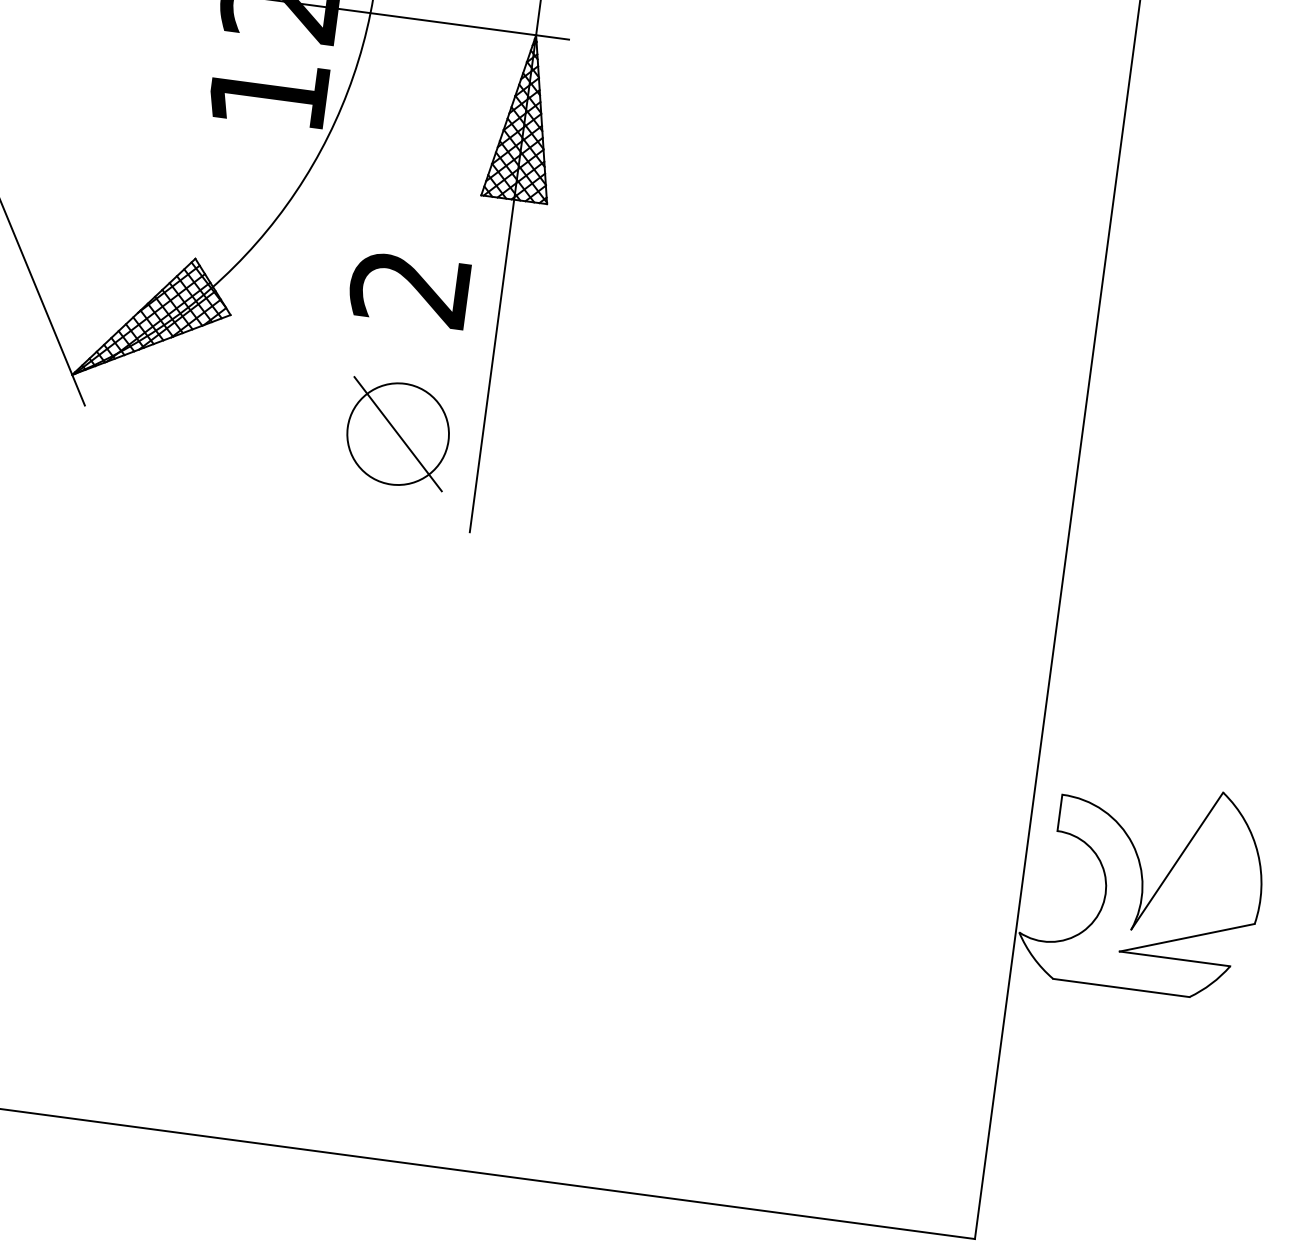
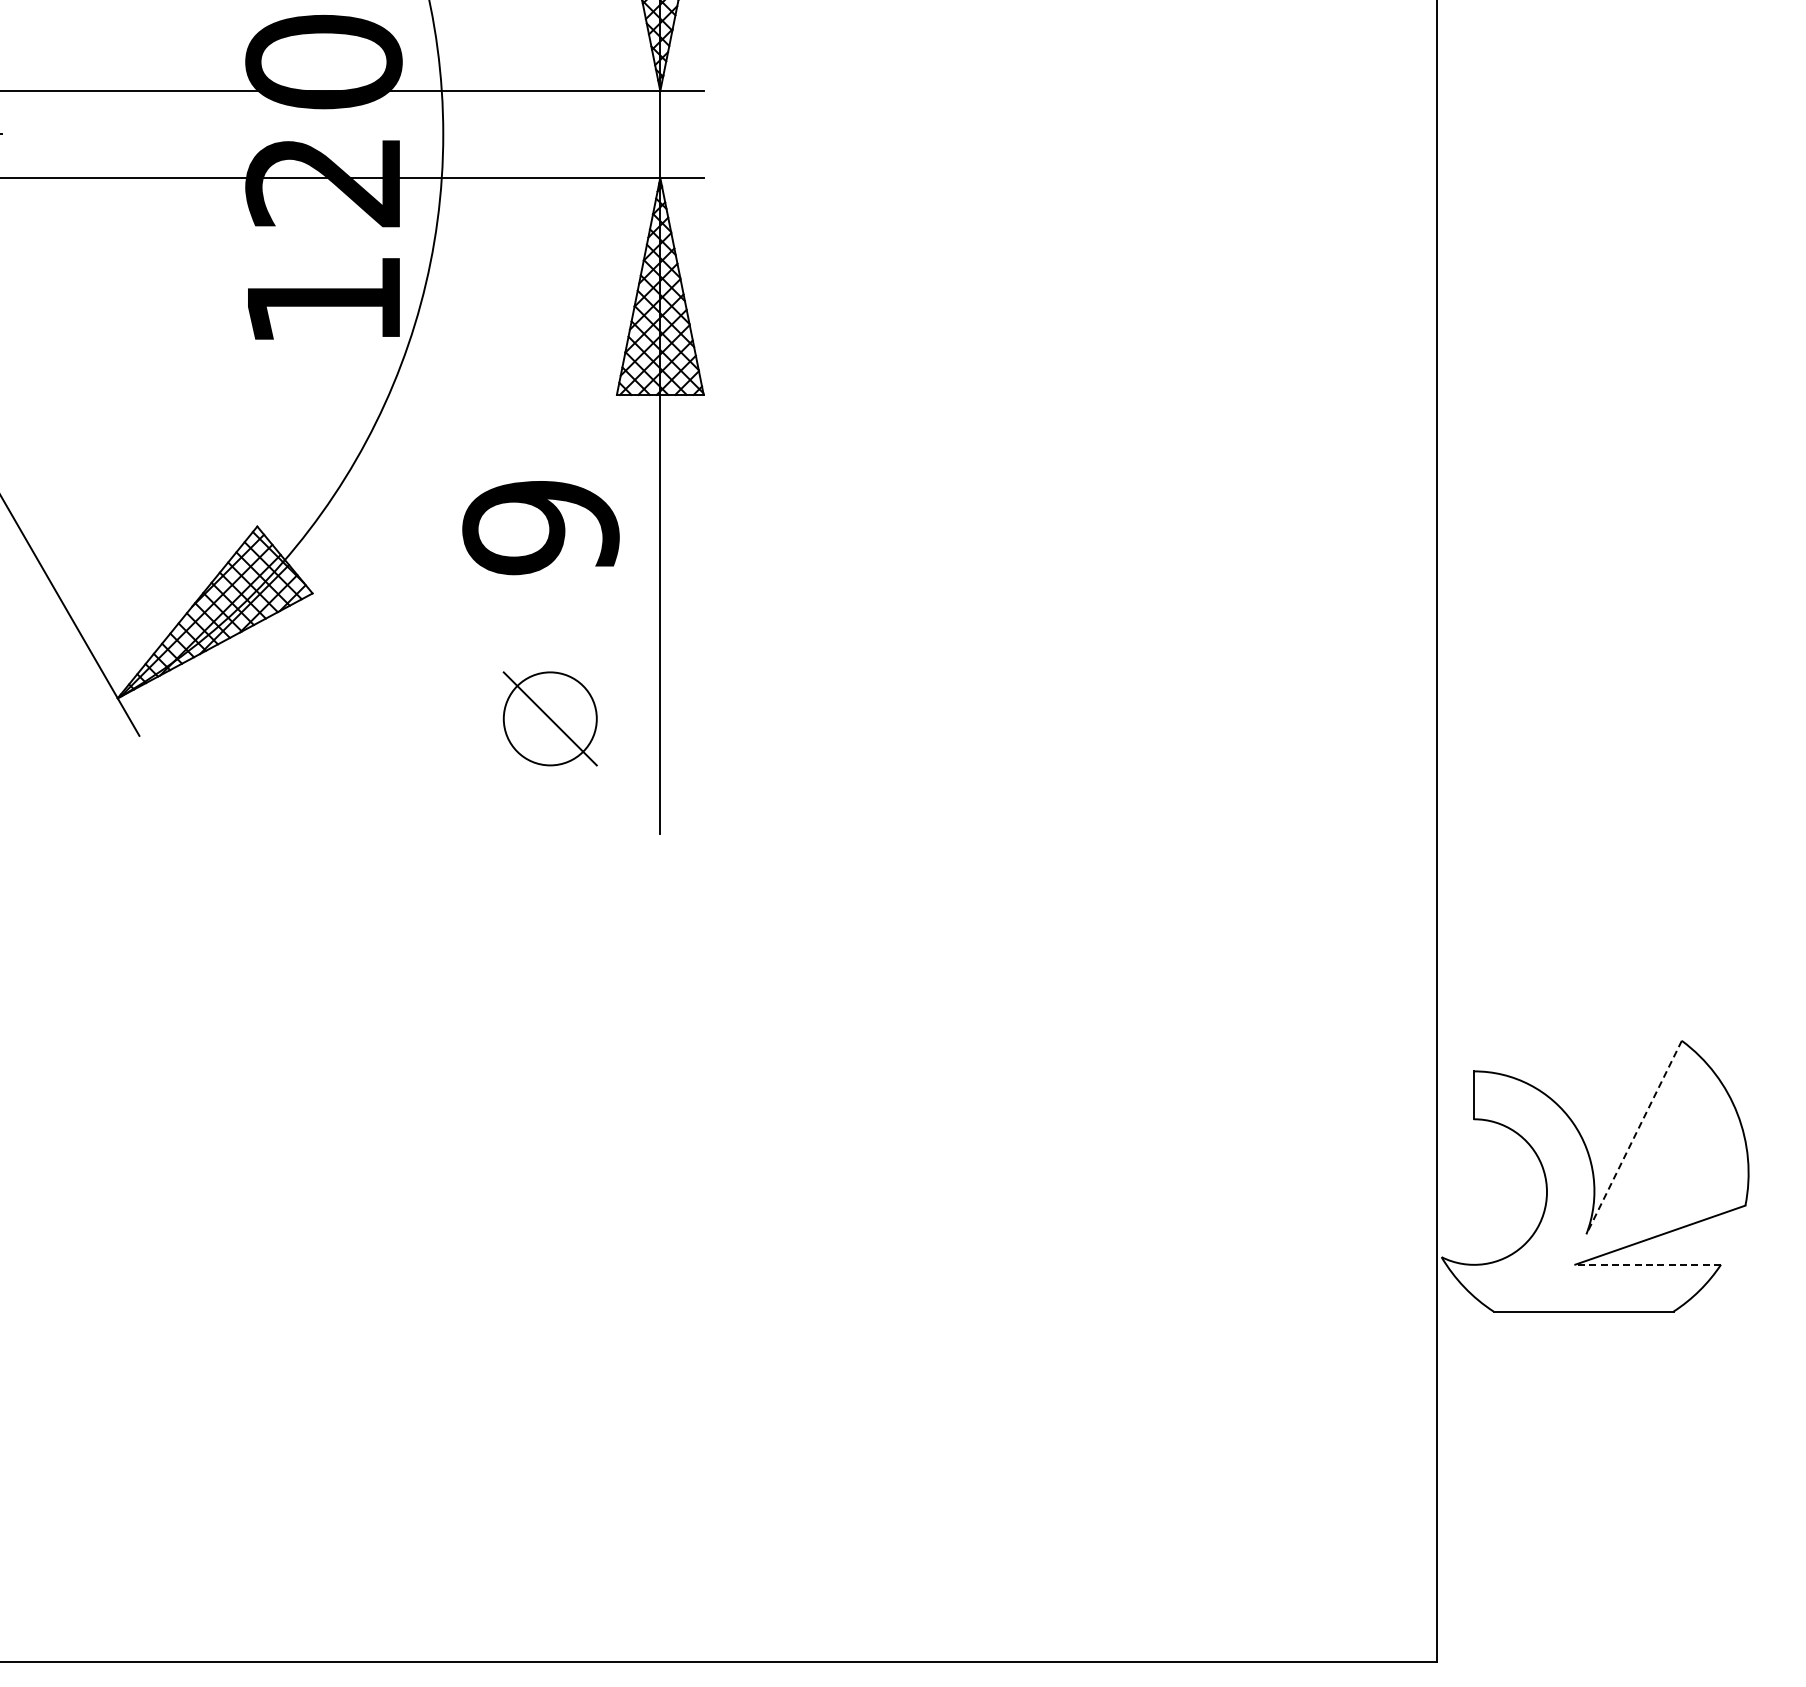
text: (409, 288) -> (540, 528), 2 -> 9
part: (397, 433) -> (549, 718), size x0.7
line: (1177, 861) -> (1634, 1137), solid -> dashed
line: (1175, 958) -> (1648, 1264), solid -> dashed

